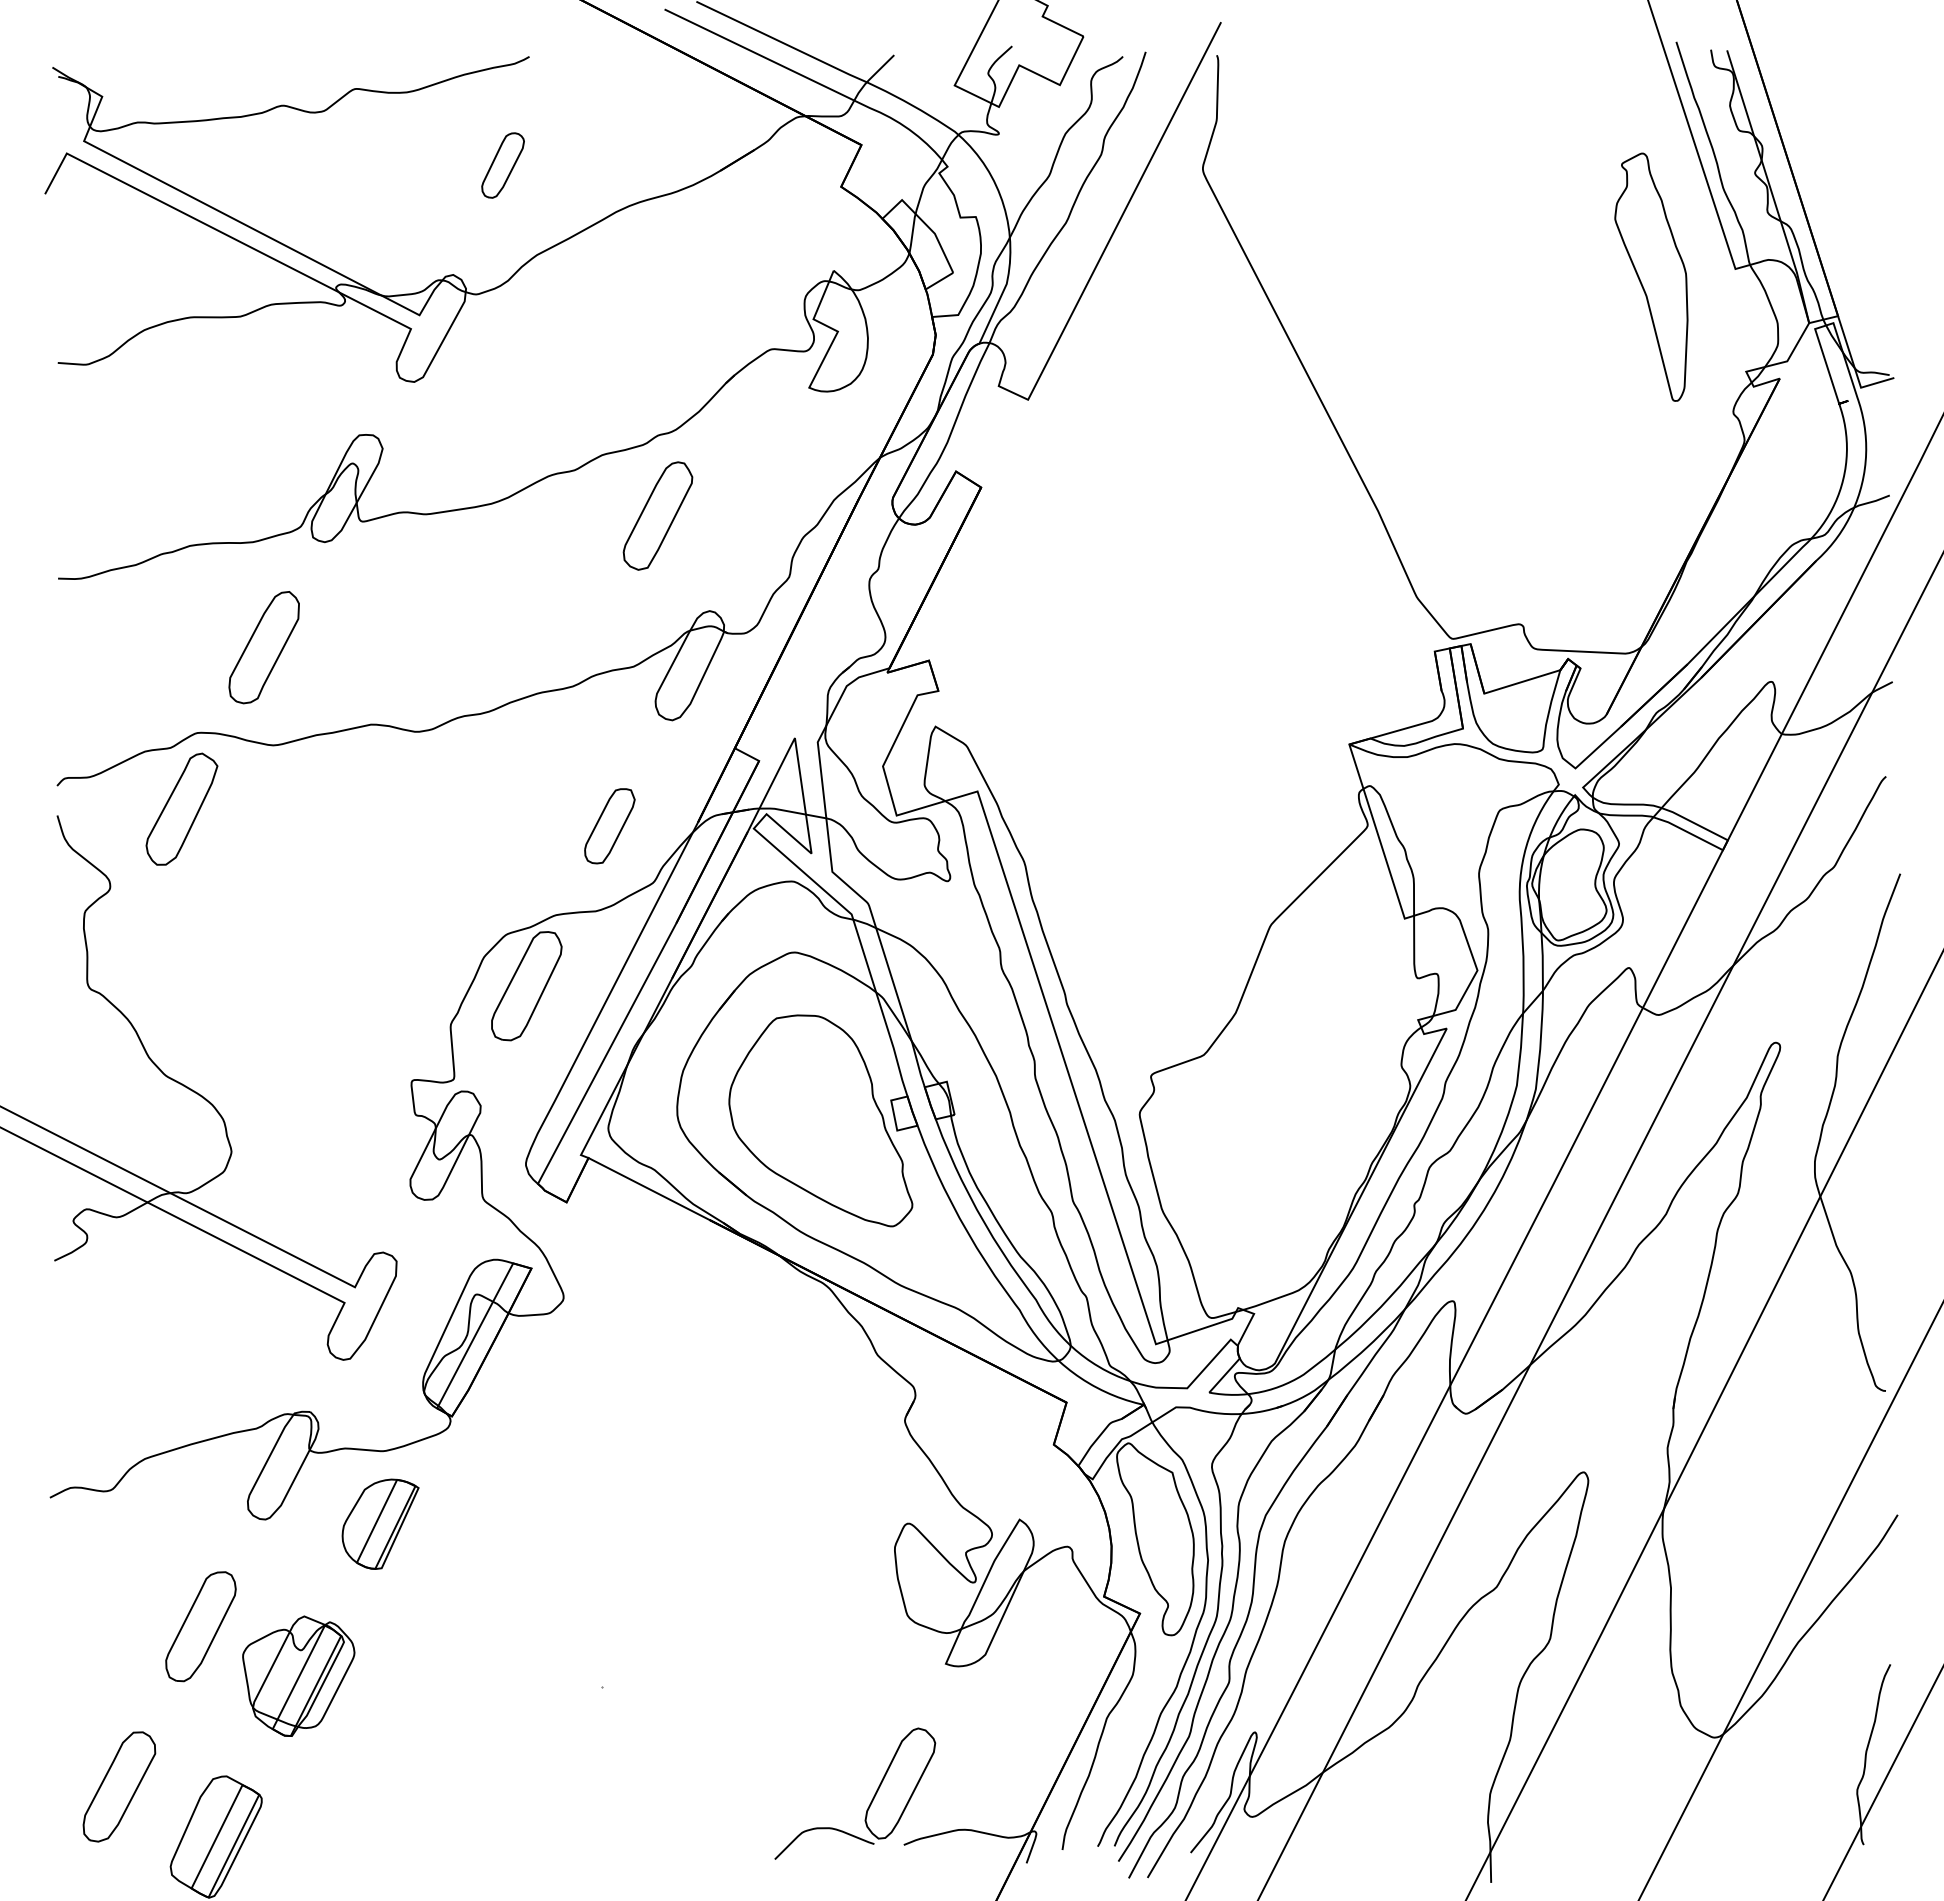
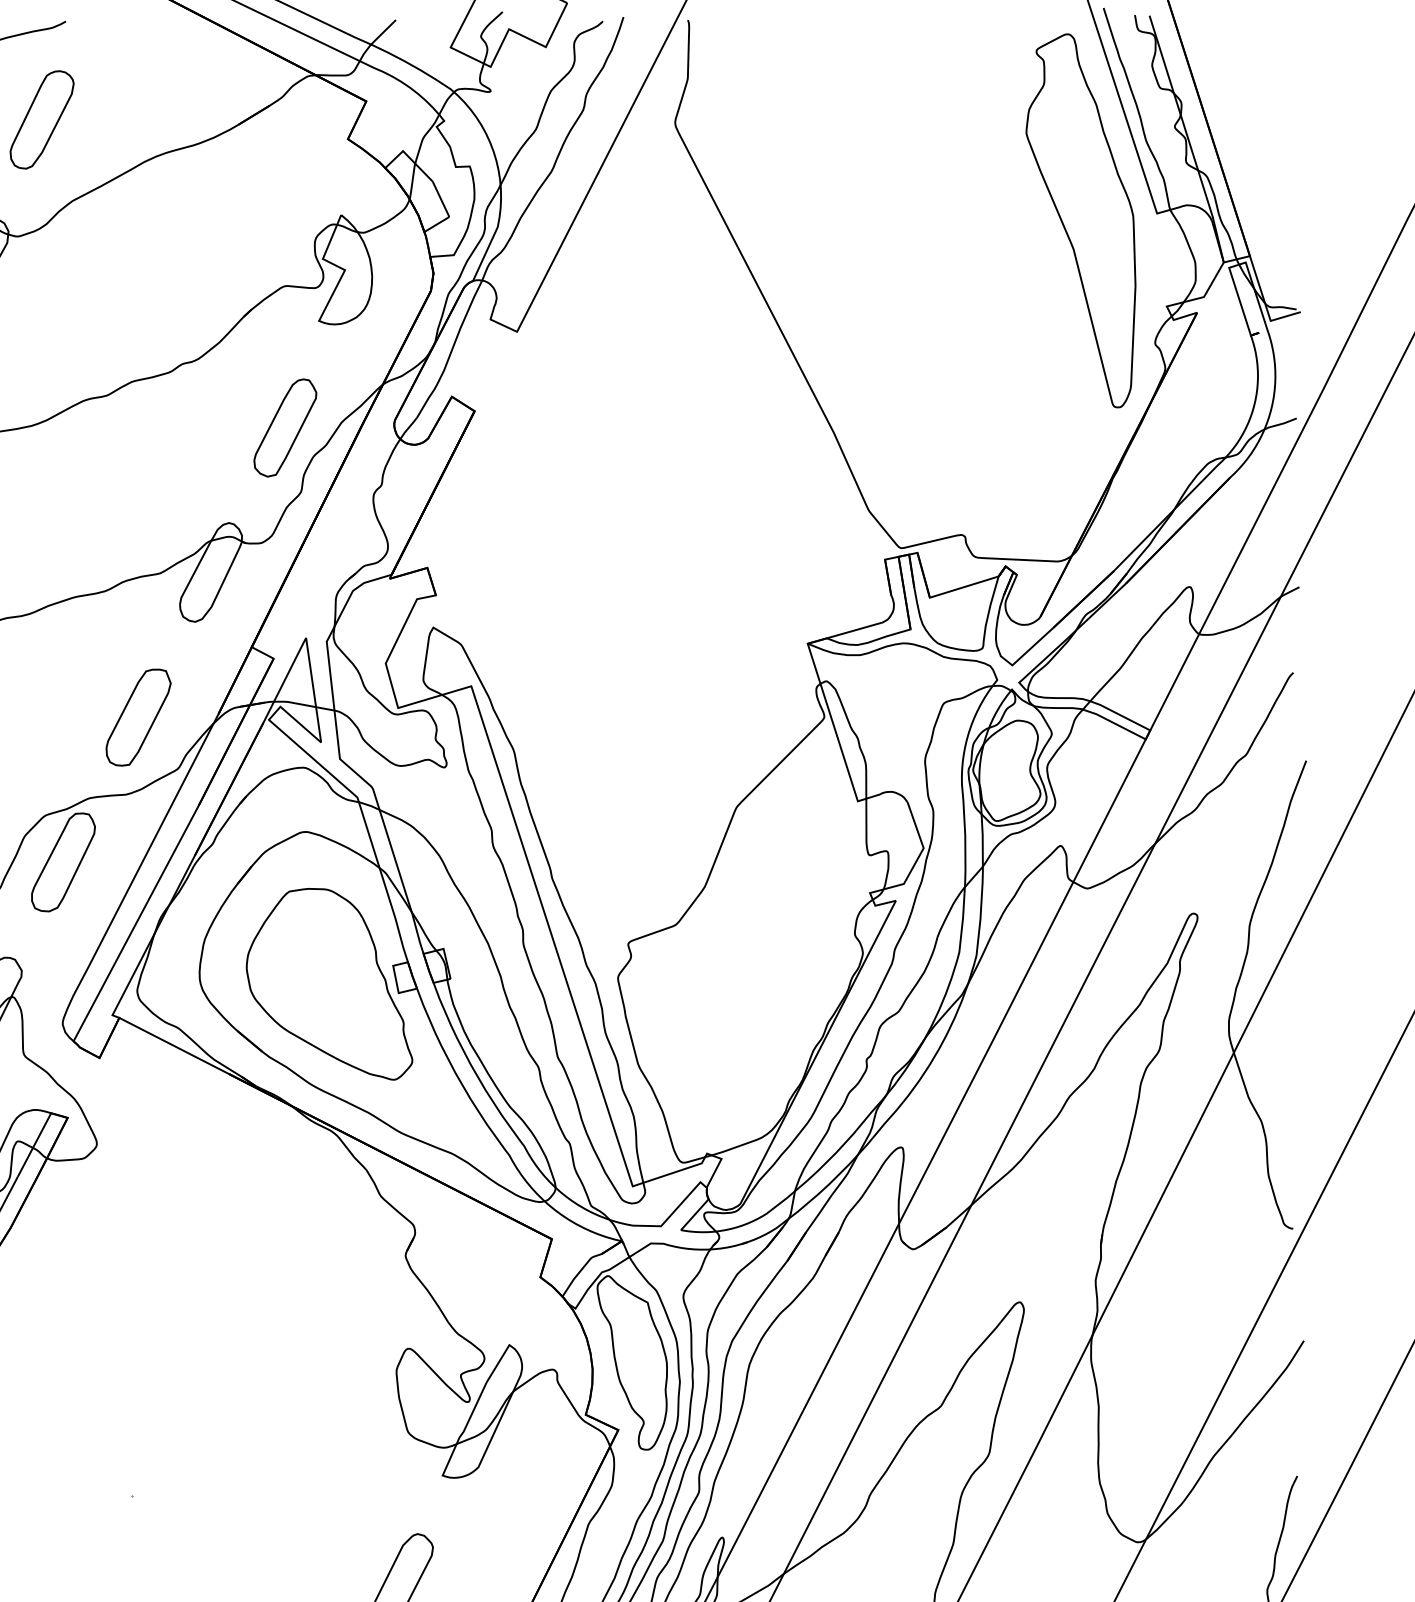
part: (502, 165) -> (41, 119), size x1.67
part: (1651, 277) -> (1081, 221), size x1.67
part: (657, 515) -> (284, 427), moved
part: (609, 826) -> (138, 717), size x1.43

